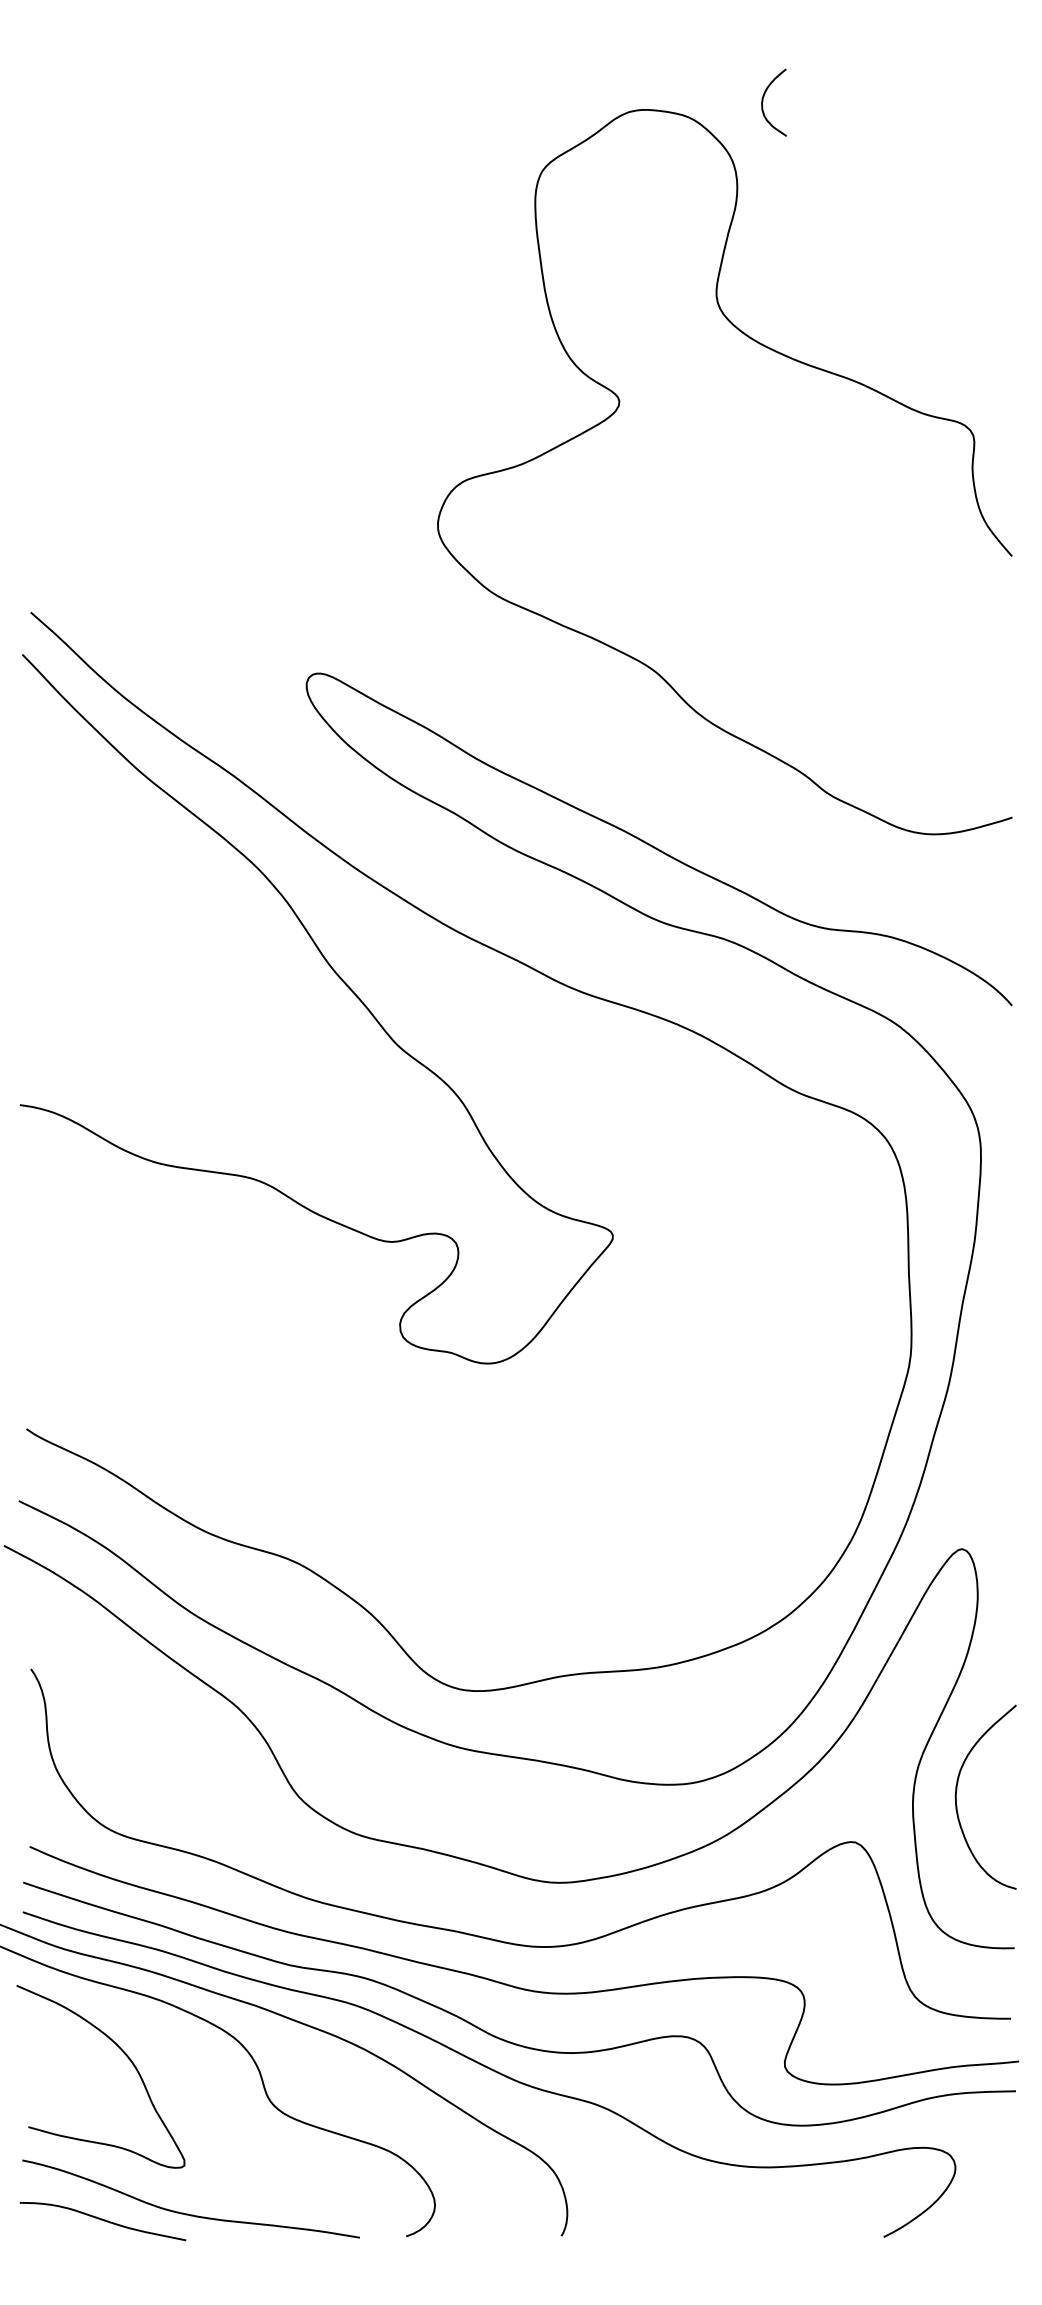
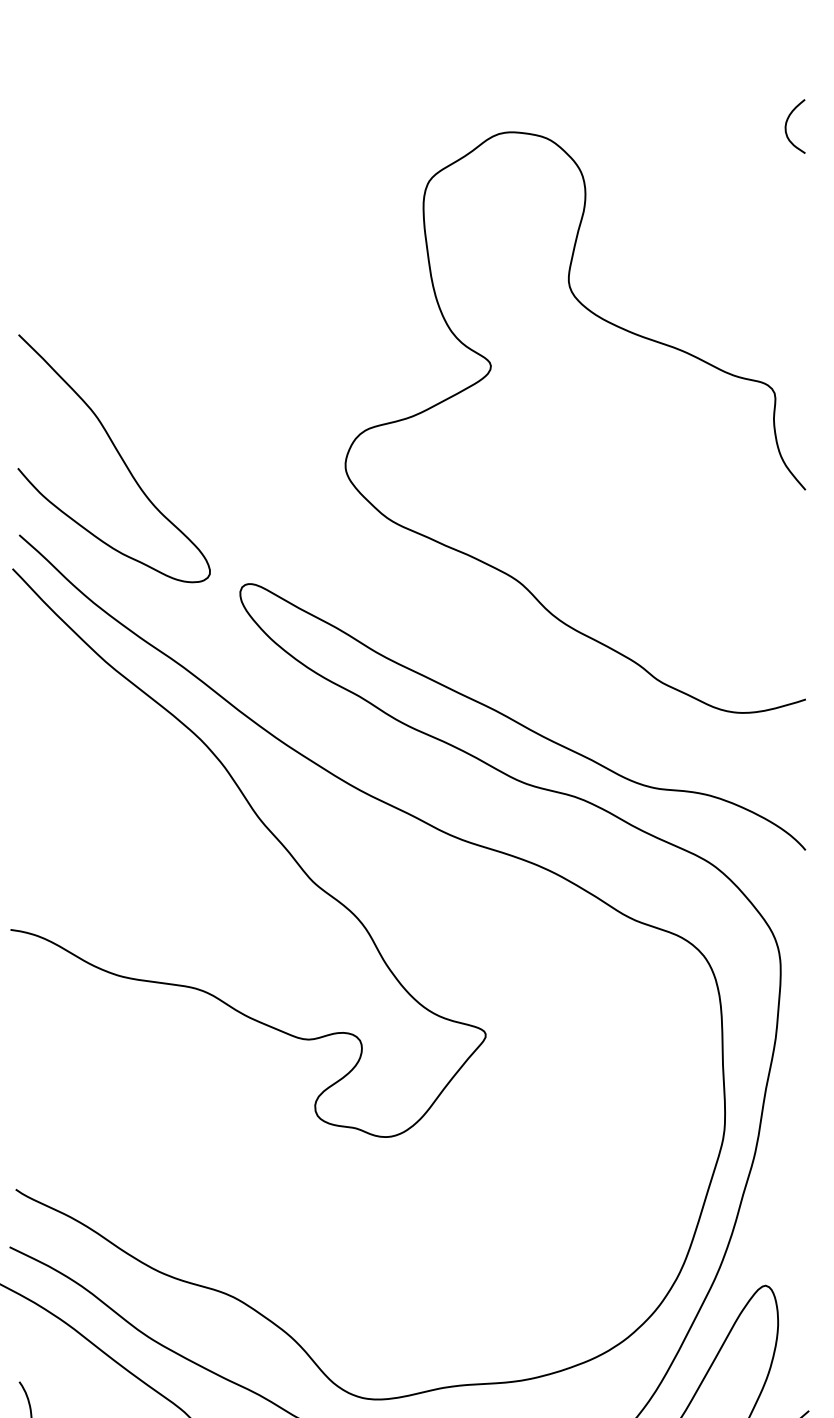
curve: (763, 101) -> (786, 125), moved
curve: (155, 513) -> (119, 455), added

